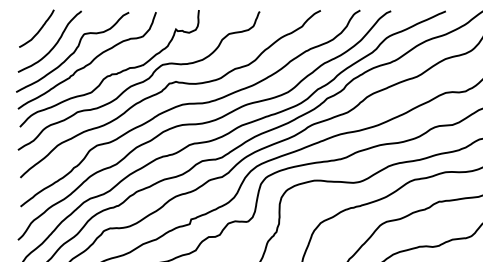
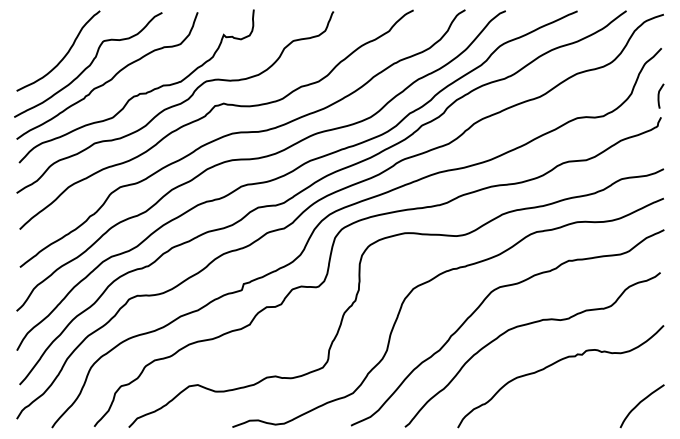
curve: (39, 29) -> (44, 35), removed

